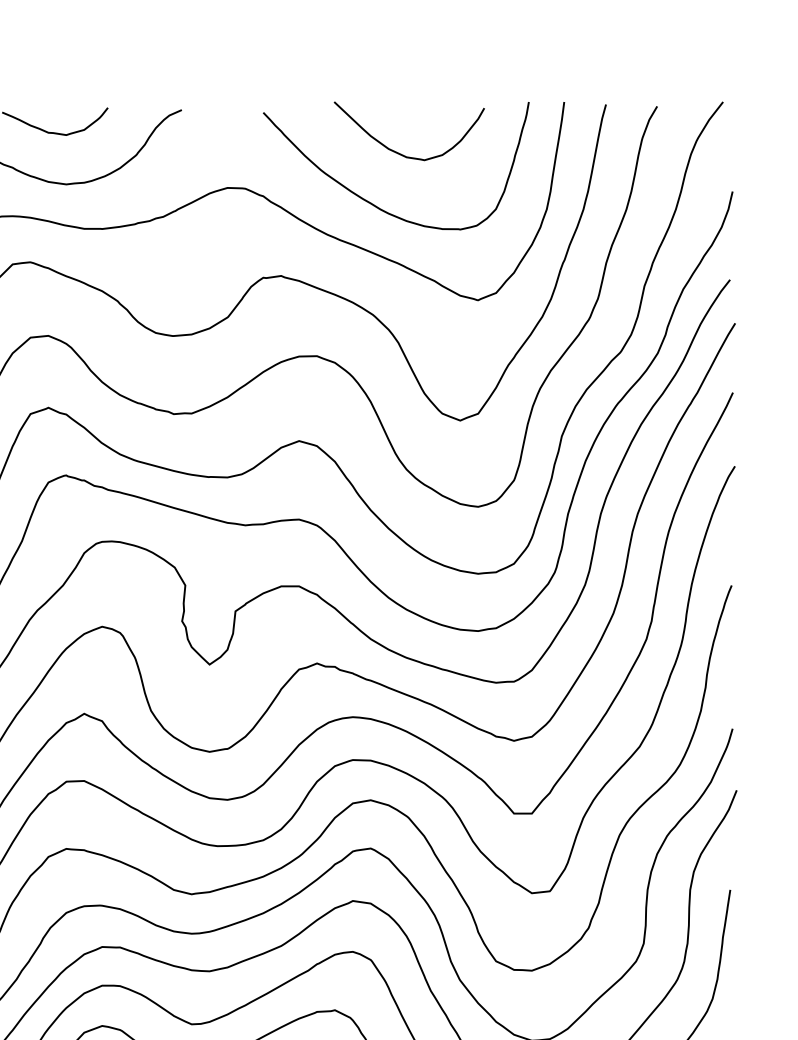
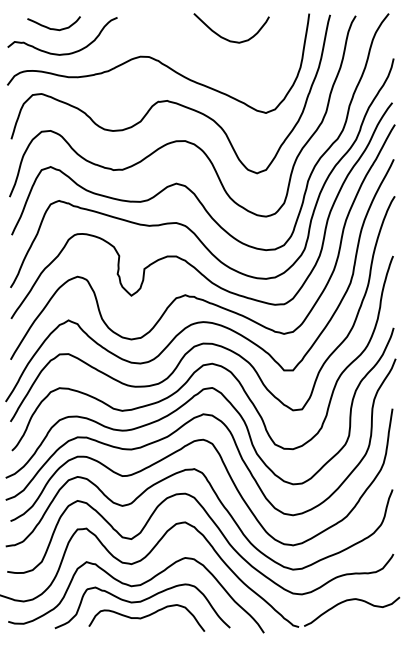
curve: (375, 203) -> (214, 64), removed

